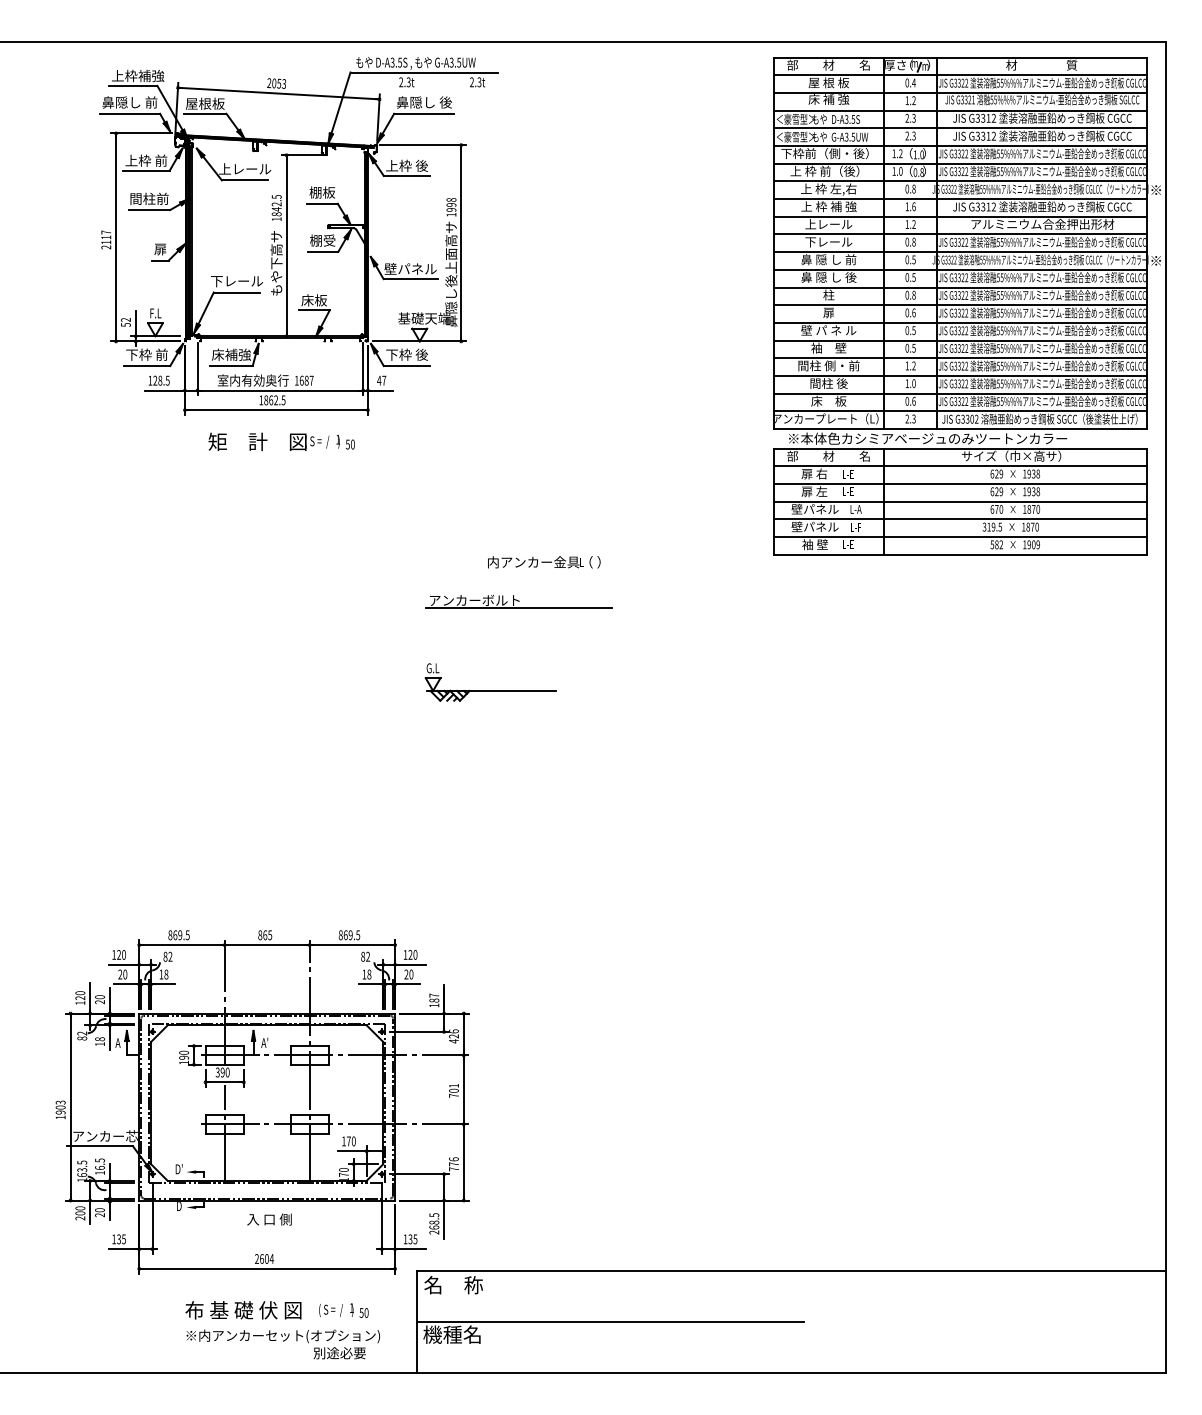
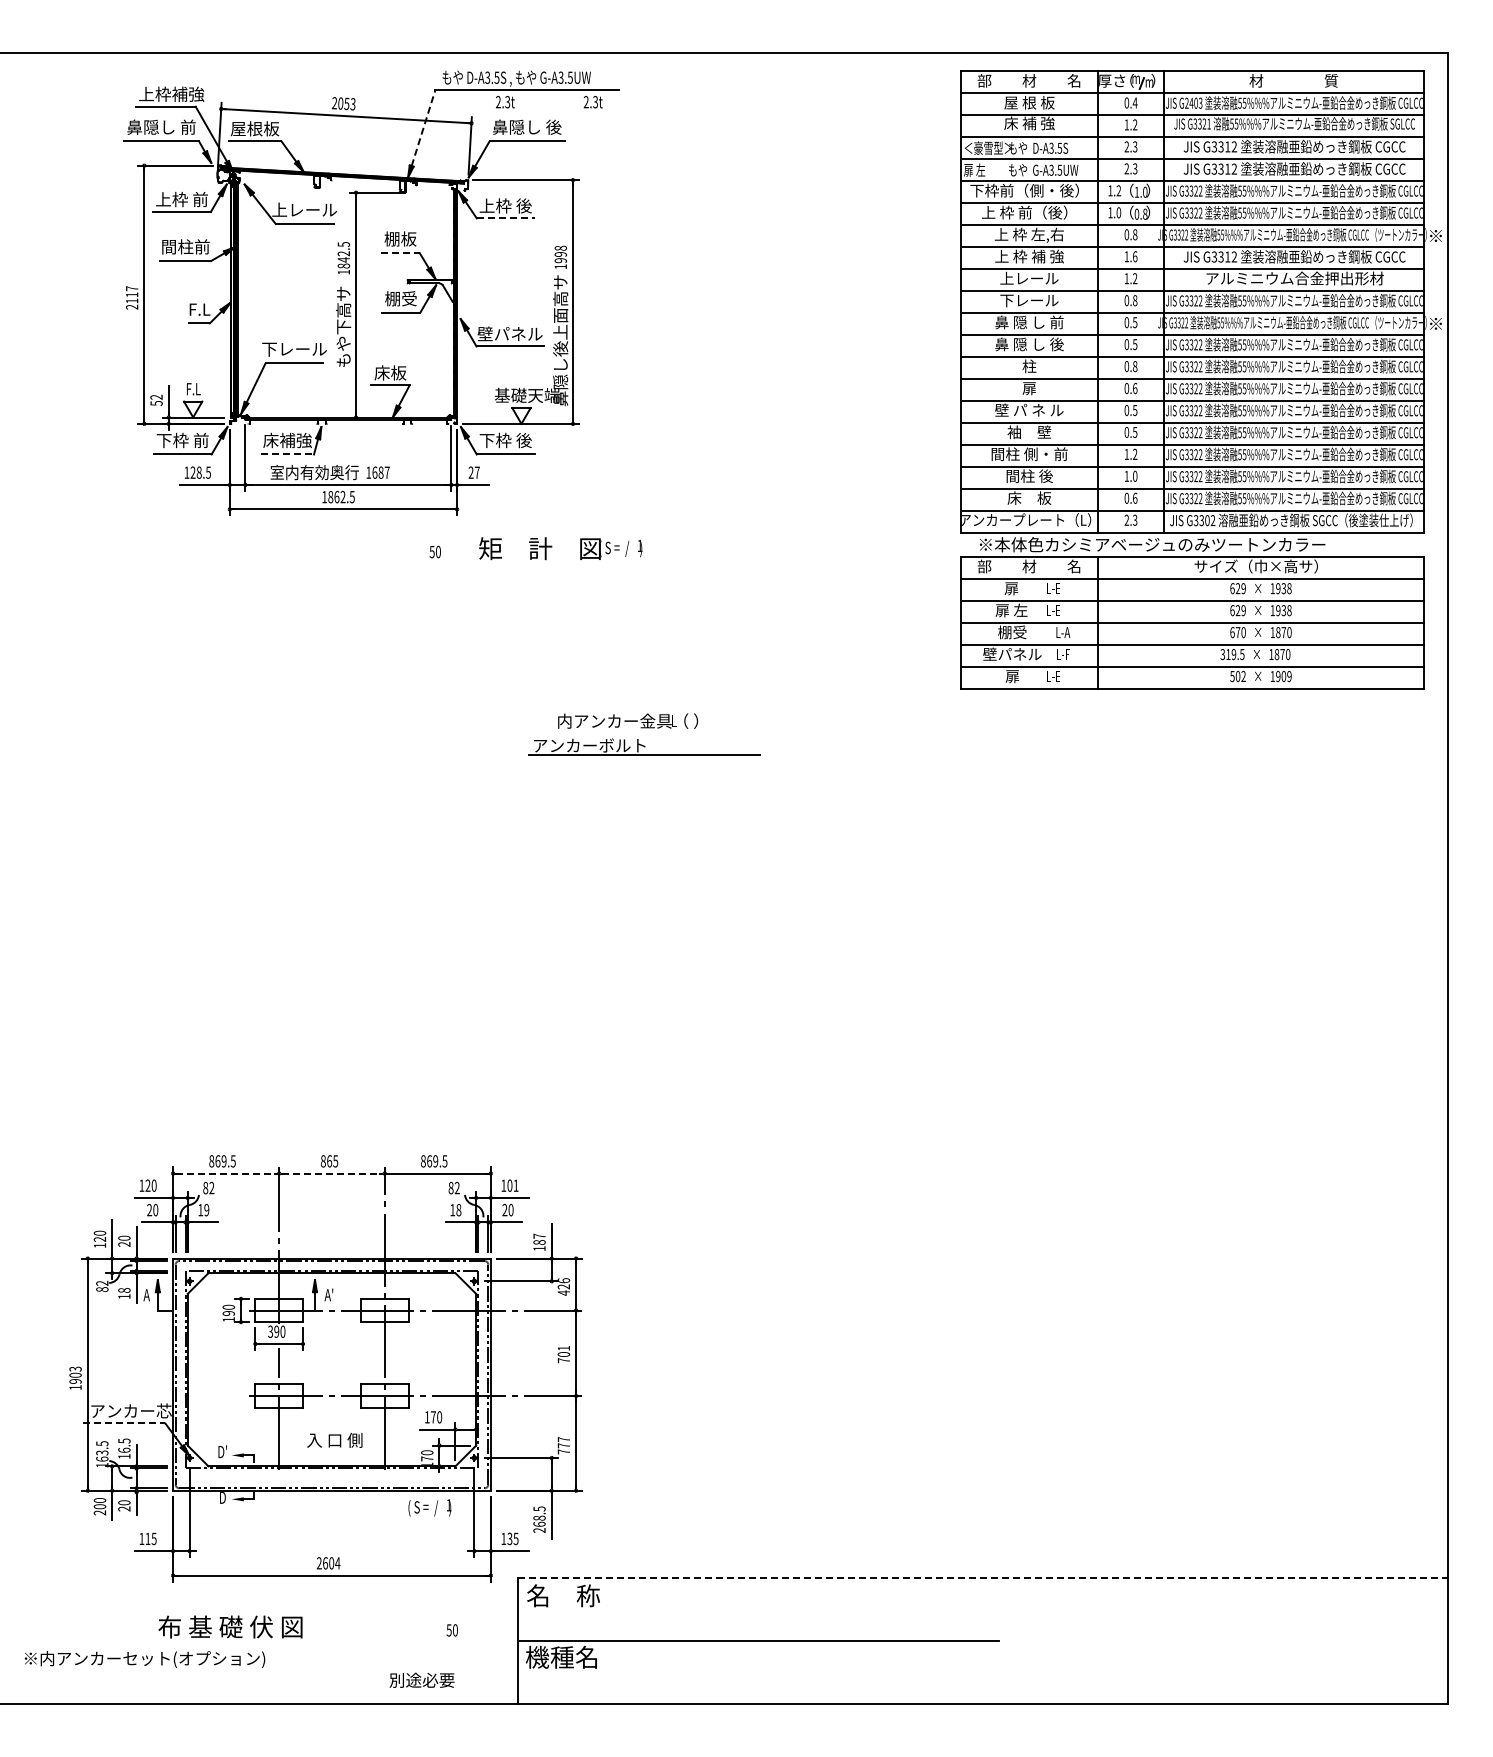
text: (960, 82) -> (1193, 102), G3322 -> G2403
line: (340, 103) -> (423, 128), solid -> dashed
text: (795, 136) -> (987, 169), ＜豪雪型＞ -> 扉 左
line: (406, 176) -> (505, 218), solid -> dashed
line: (323, 204) -> (401, 253), solid -> dashed
text: (160, 249) -> (199, 309), 扉 -> F.L
line: (232, 366) -> (288, 454), solid -> dashed
text: (378, 380) -> (470, 472), 47 -> 27
text: (274, 441) -> (560, 548), moved
text: (814, 473) -> (1011, 588), 扉 右 -> 扉
text: (815, 509) -> (1012, 632), 壁パネル -> 棚受
text: (815, 544) -> (1012, 676), 袖 壁 -> 扉
text: (996, 544) -> (1237, 676), 582 -> 502
text: (543, 561) -> (627, 720), moved
part: (489, 690) -> (608, 857), removed
line: (182, 945) -> (226, 1173), solid -> dashed
line: (266, 945) -> (331, 1173), solid -> dashed
text: (412, 954) -> (512, 1185), 120 -> 101
text: (166, 974) -> (206, 1210), 18 -> 19
line: (100, 1146) -> (124, 1423), solid -> dashed
text: (453, 1159) -> (563, 1439), 776 -> 777
text: (269, 1219) -> (334, 1440), moved
text: (118, 1238) -> (147, 1538), 135 -> 115
line: (791, 1270) -> (983, 1577), solid -> dashed
text: (243, 1309) -> (230, 1626), moved
text: (336, 1309) -> (429, 1507), moved
text: (282, 1336) -> (144, 1659), moved

